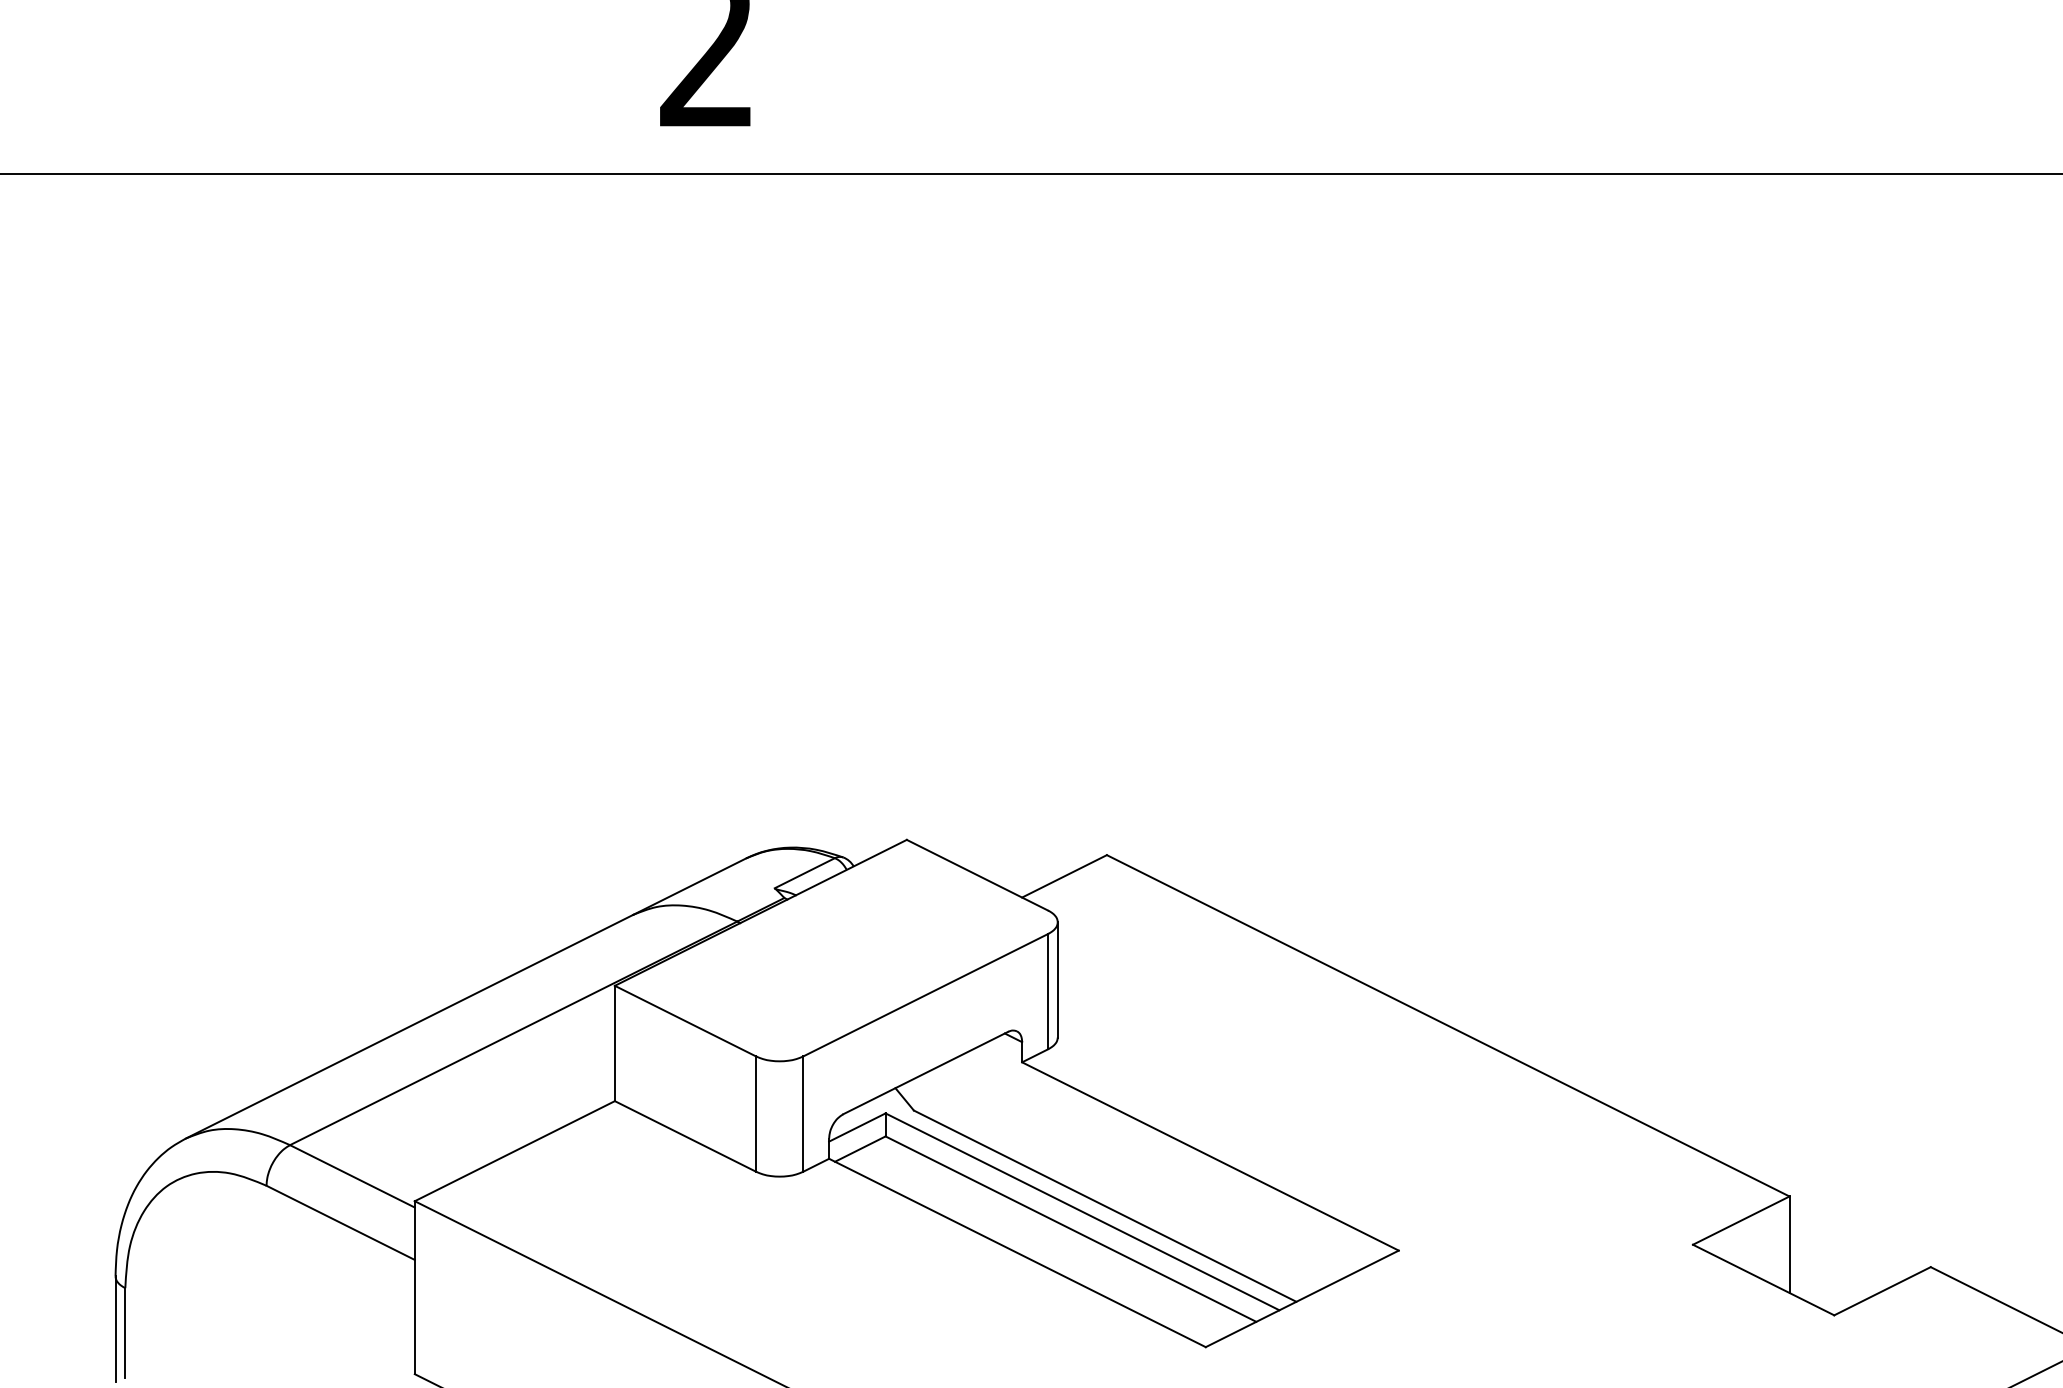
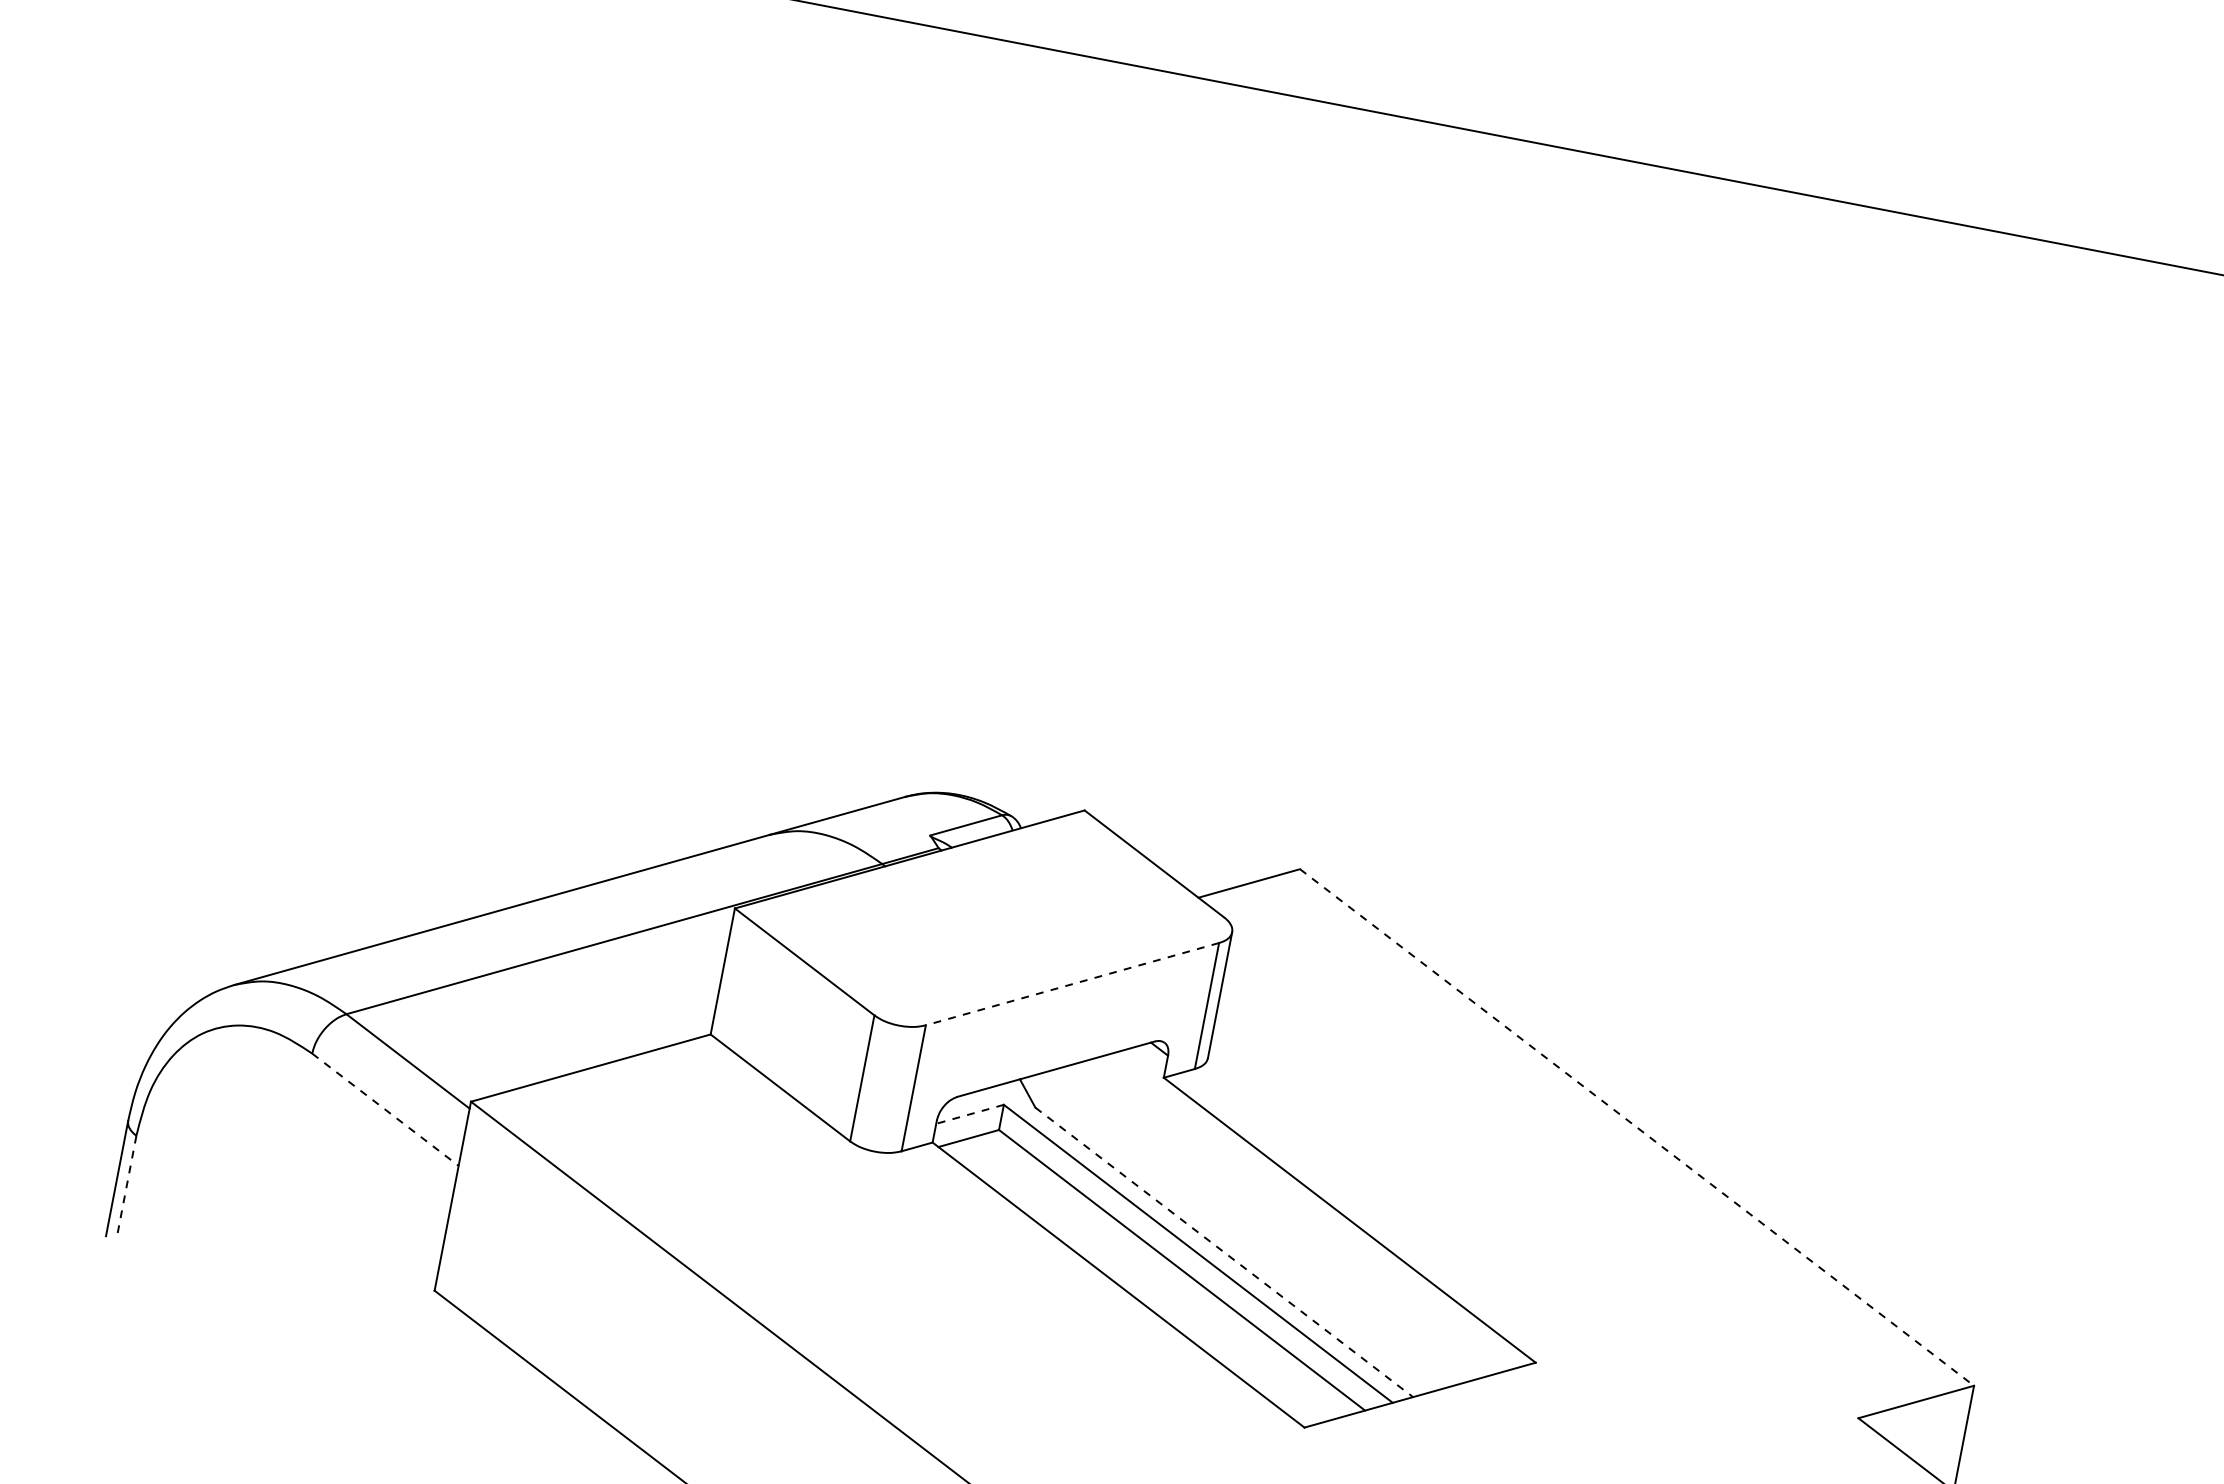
line: (925, 995) -> (1072, 984), solid -> dashed
line: (1448, 1025) -> (1637, 1127), solid -> dashed
line: (857, 1127) -> (970, 1114), solid -> dashed
line: (1105, 1206) -> (1224, 1252), solid -> dashed
line: (340, 1222) -> (385, 1109), solid -> dashed
line: (125, 1333) -> (127, 1185), solid -> dashed

